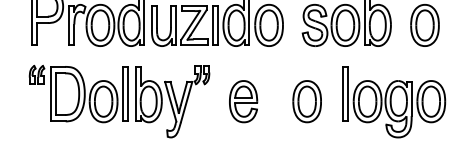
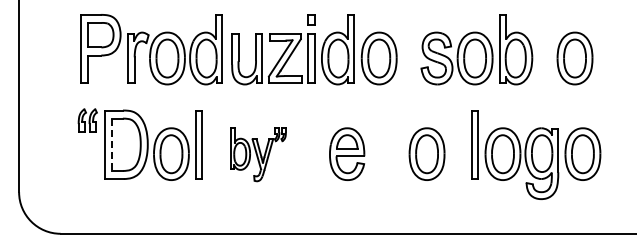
line: (56, 94) -> (112, 145), solid -> dashed
part: (172, 101) -> (258, 154), size x0.6

